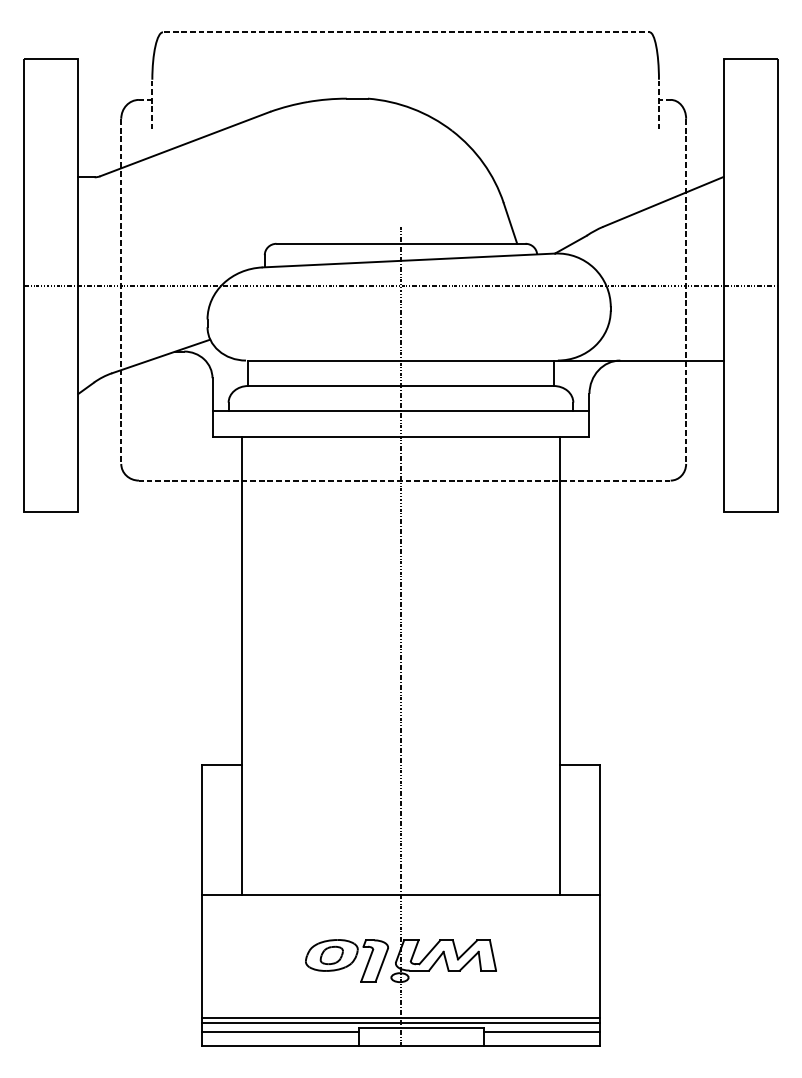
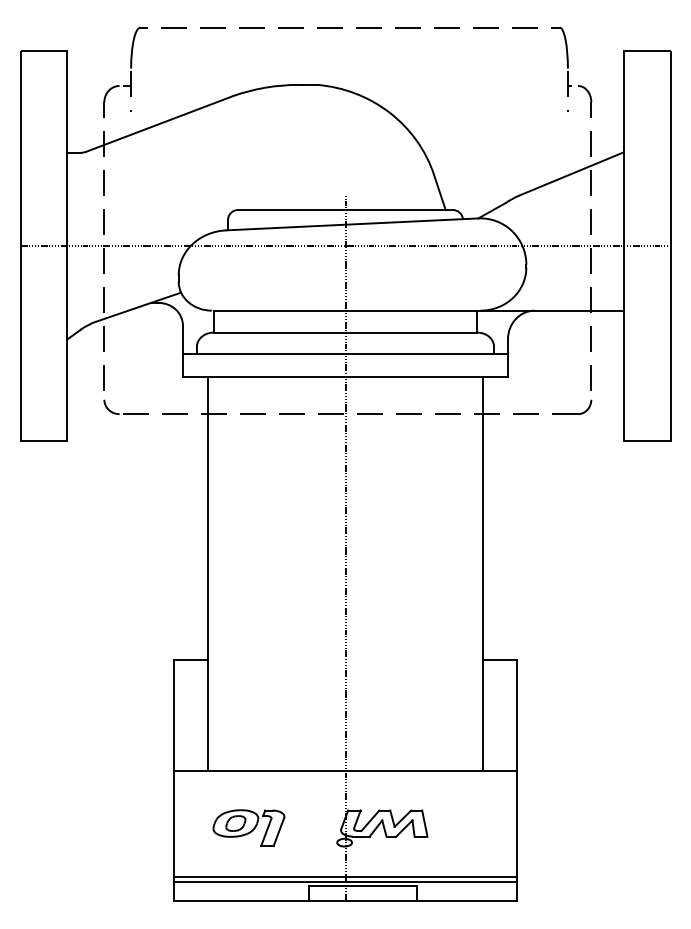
part: (346, 960) -> (248, 827), moved
line: (279, 1032) -> (240, 889), removed
line: (542, 1032) -> (467, 889), removed

